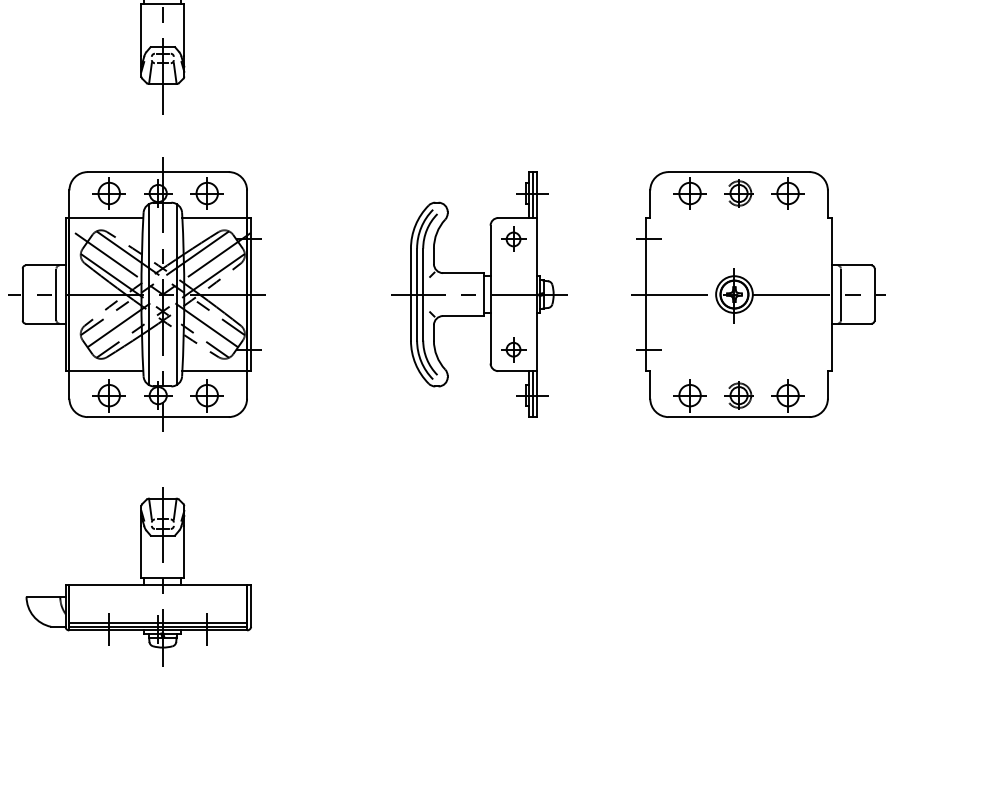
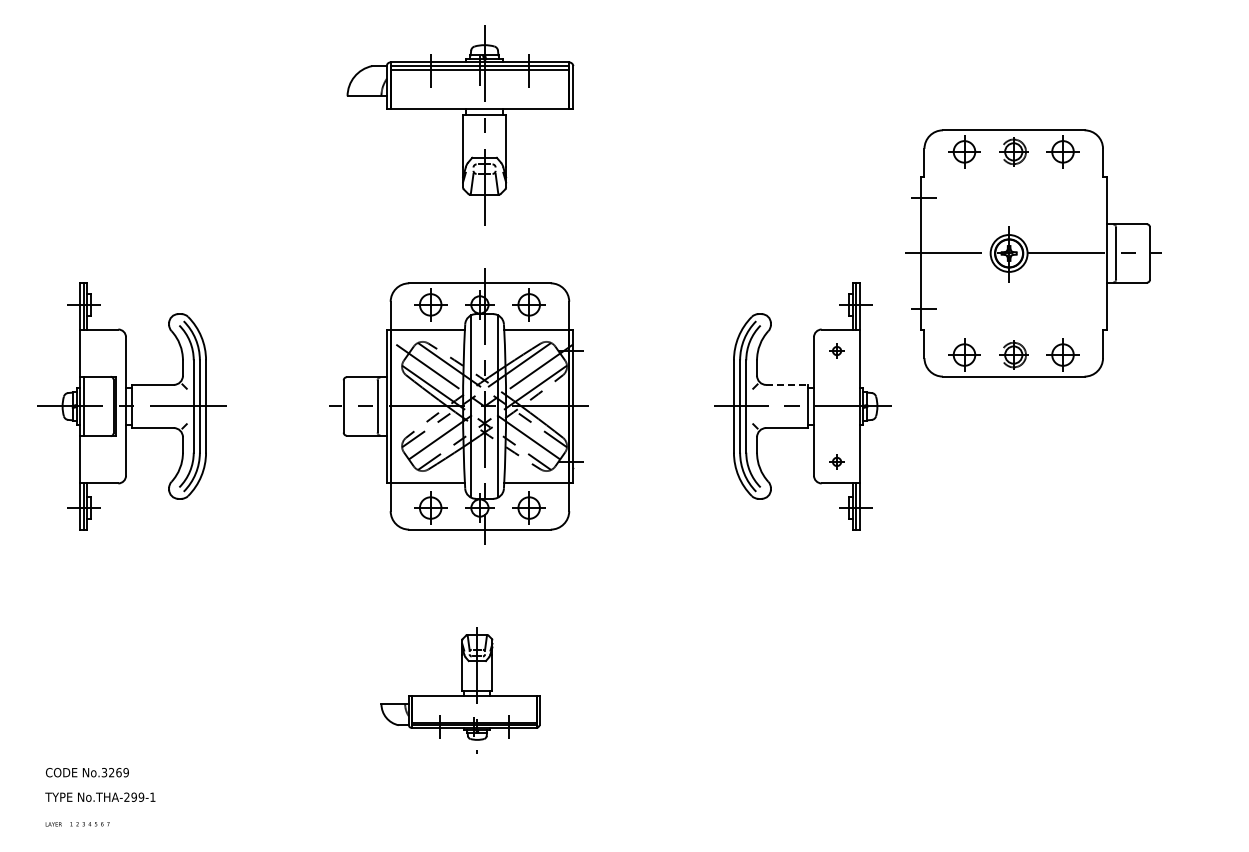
part: (512, 238) -> (836, 350), size x0.6
line: (464, 272) -> (787, 384), solid -> dashed
part: (758, 294) -> (1033, 253), moved
part: (512, 349) -> (836, 461), size x0.6
part: (138, 576) -> (460, 689), size x0.7

